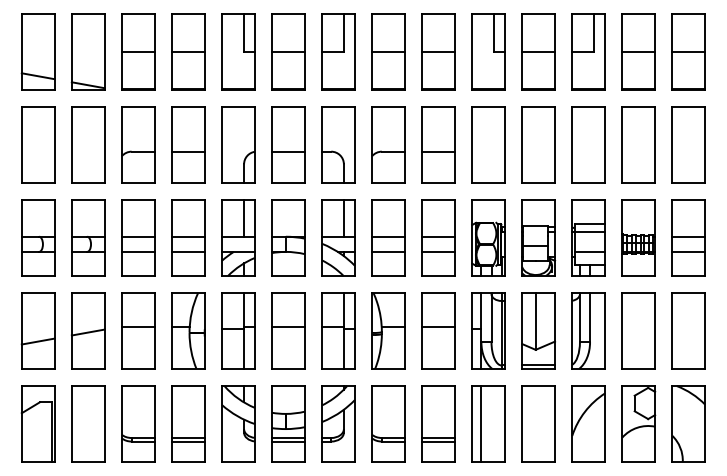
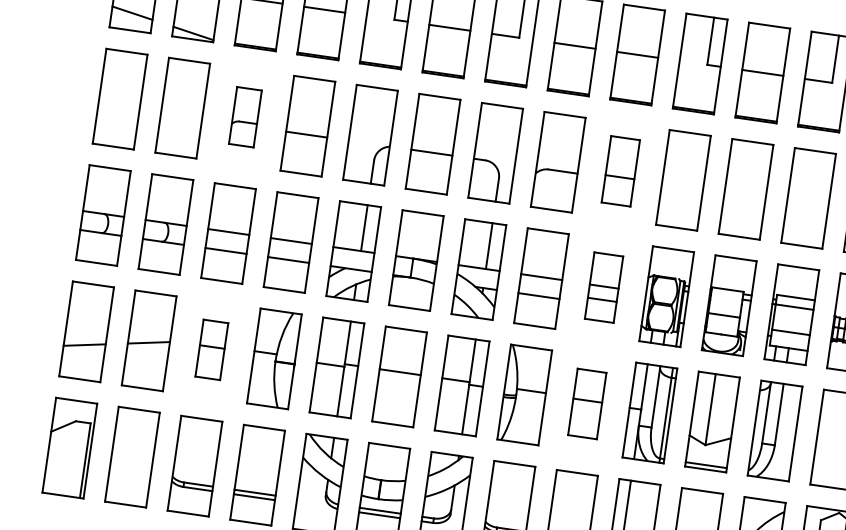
part: (138, 144) -> (245, 116), size x0.6
part: (438, 144) -> (620, 170), size x0.7
part: (438, 237) -> (604, 287), size x0.7
part: (138, 330) -> (212, 349), size x0.6
part: (438, 330) -> (587, 403), size x0.7

